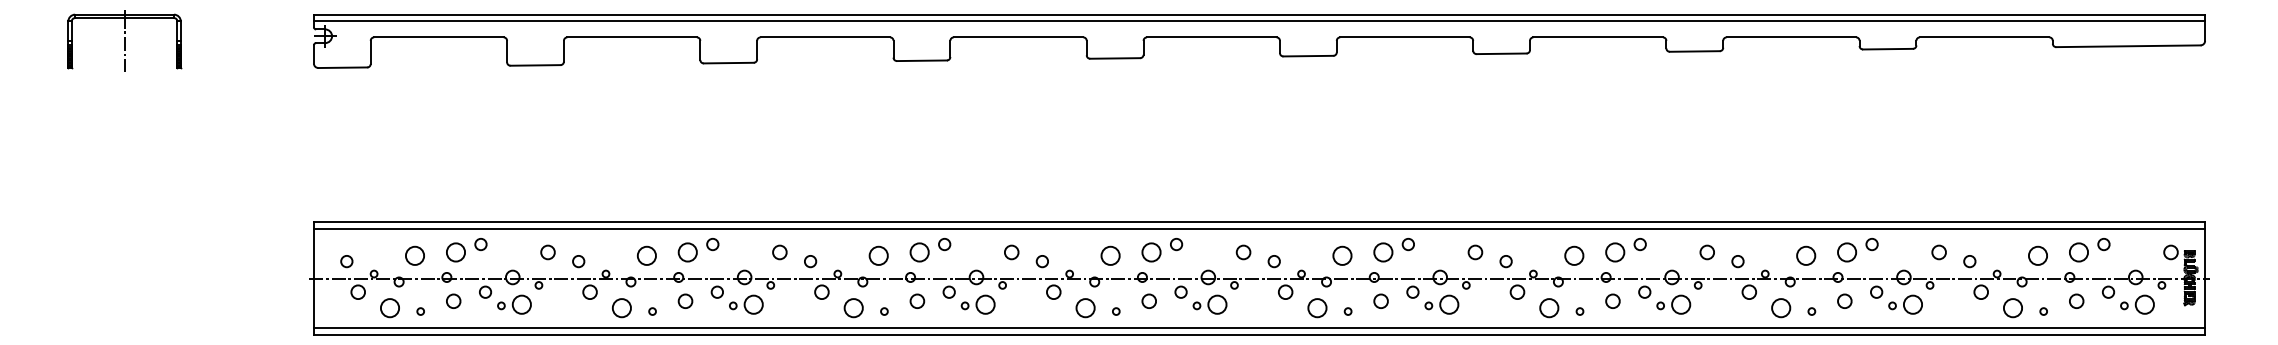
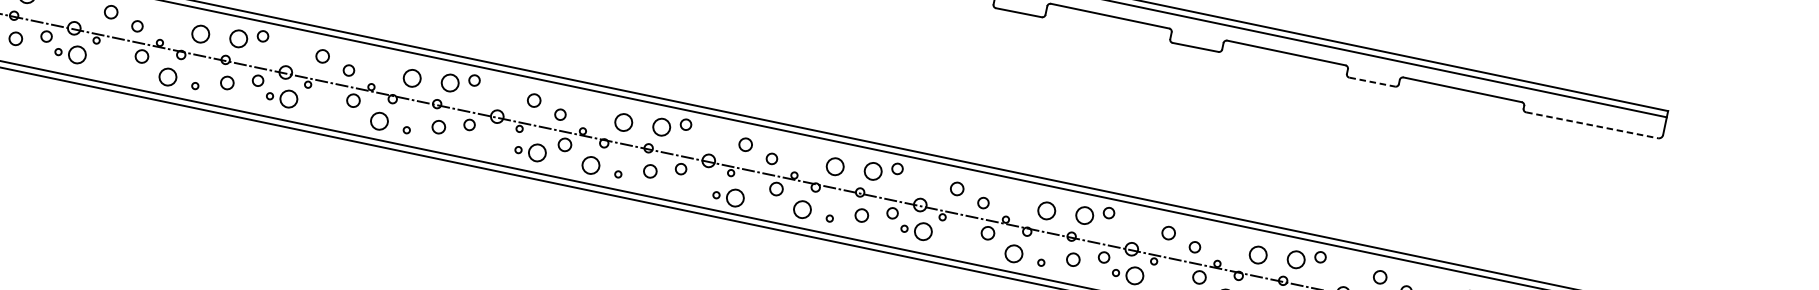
line: (2128, 46) -> (1592, 125), solid -> dashed
line: (1888, 49) -> (1372, 82), solid -> dashed
part: (977, 304) -> (530, 151), moved
part: (1209, 304) -> (728, 196), moved

